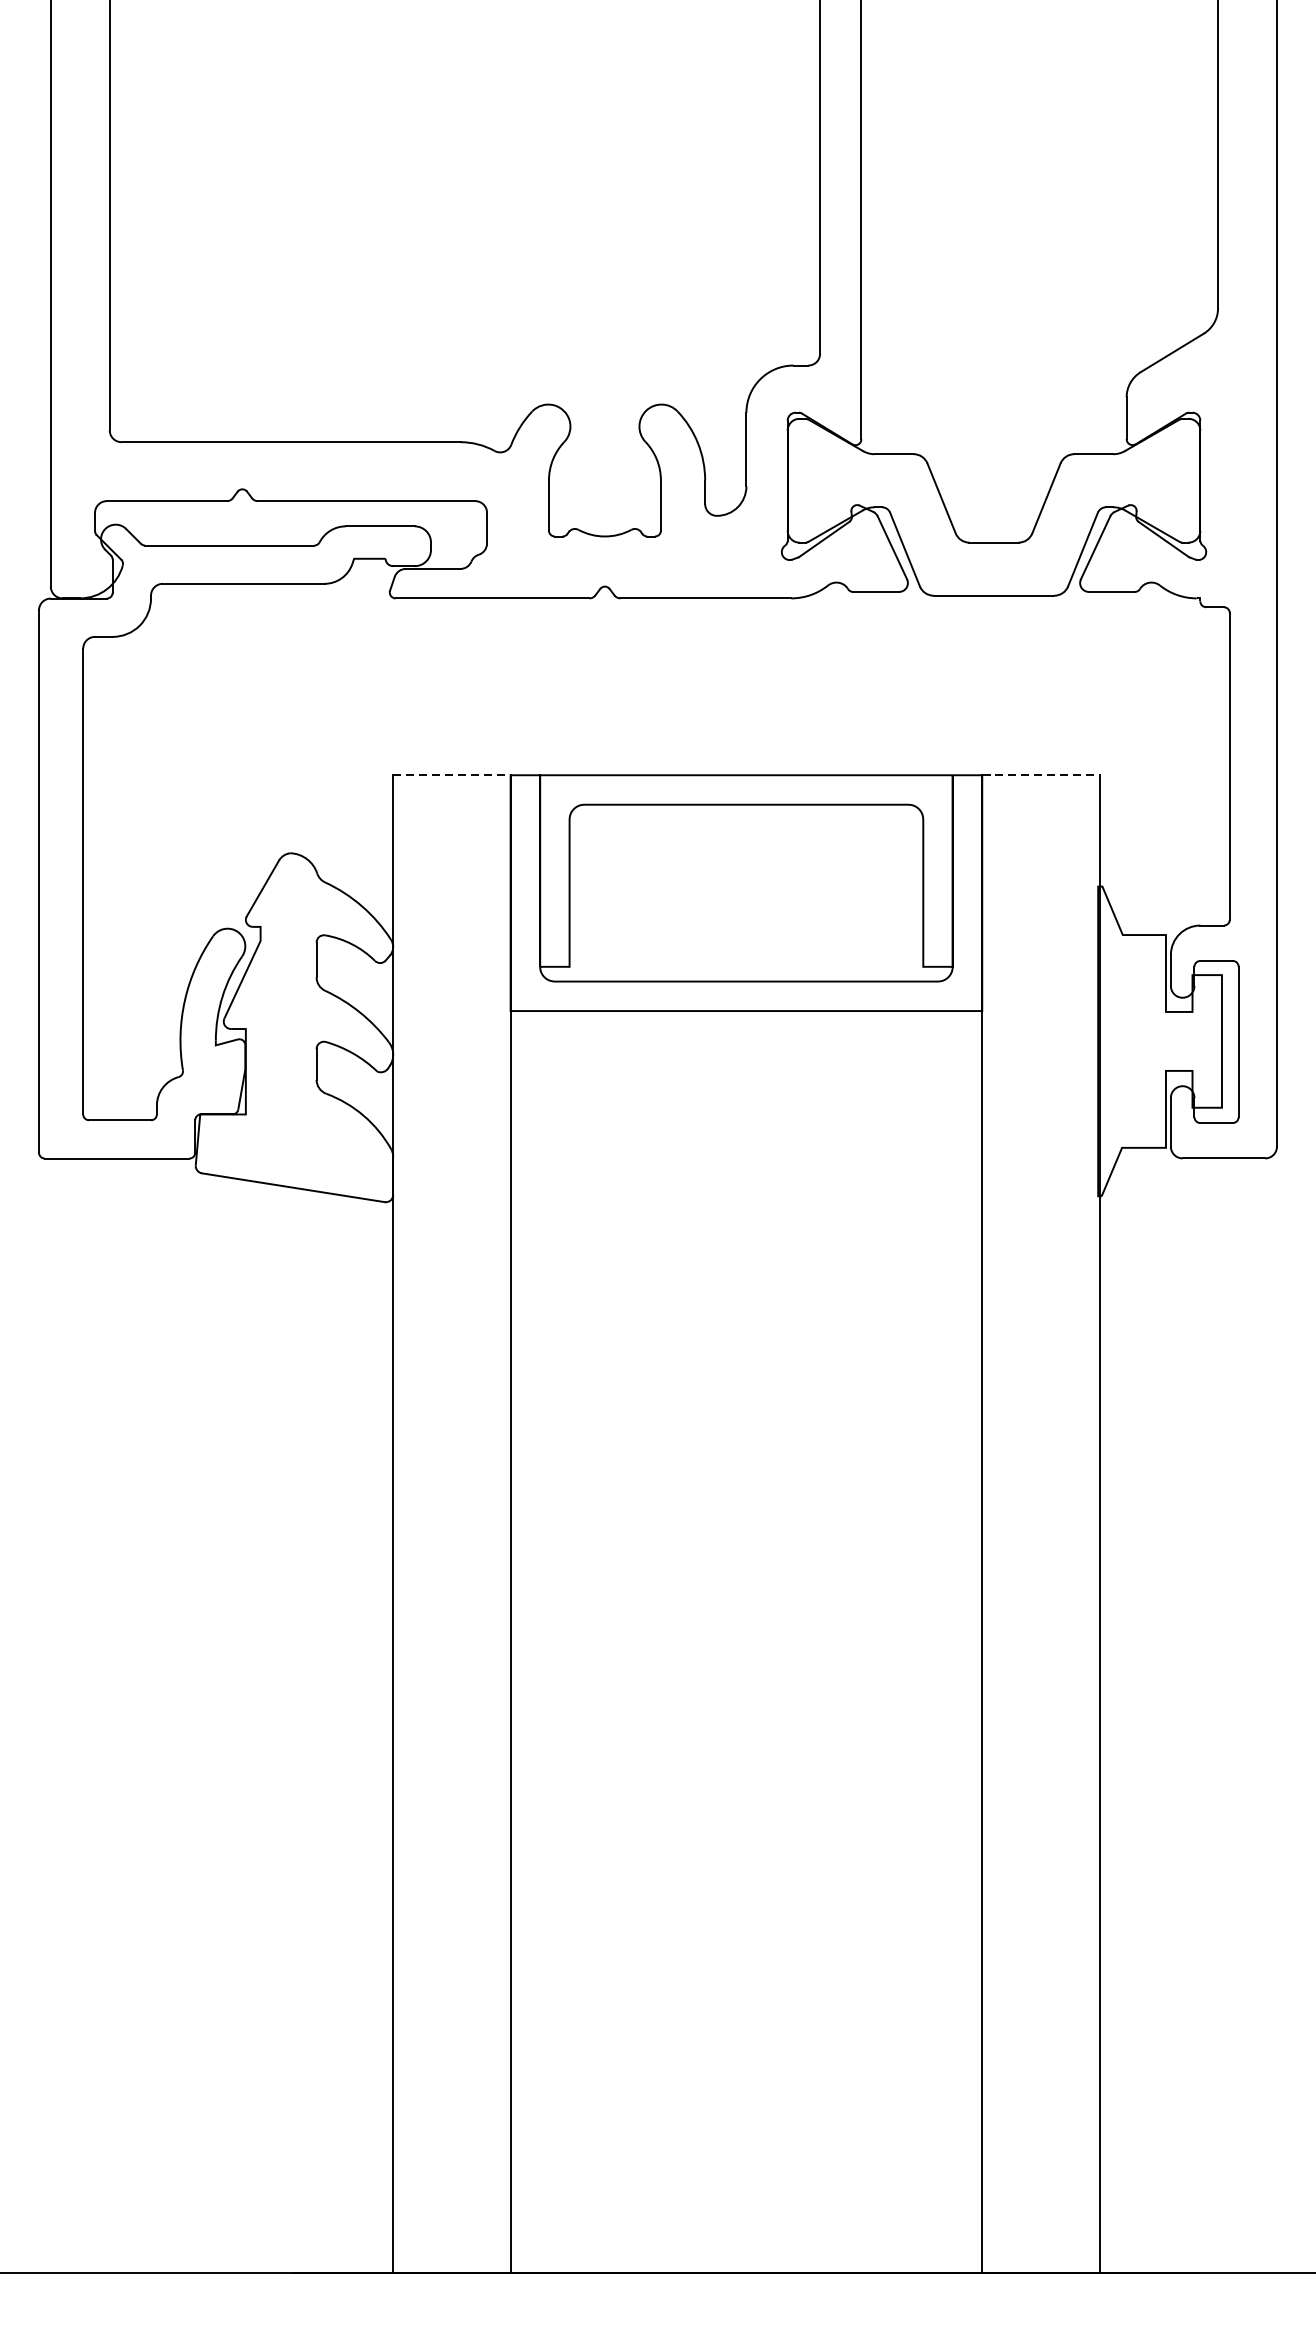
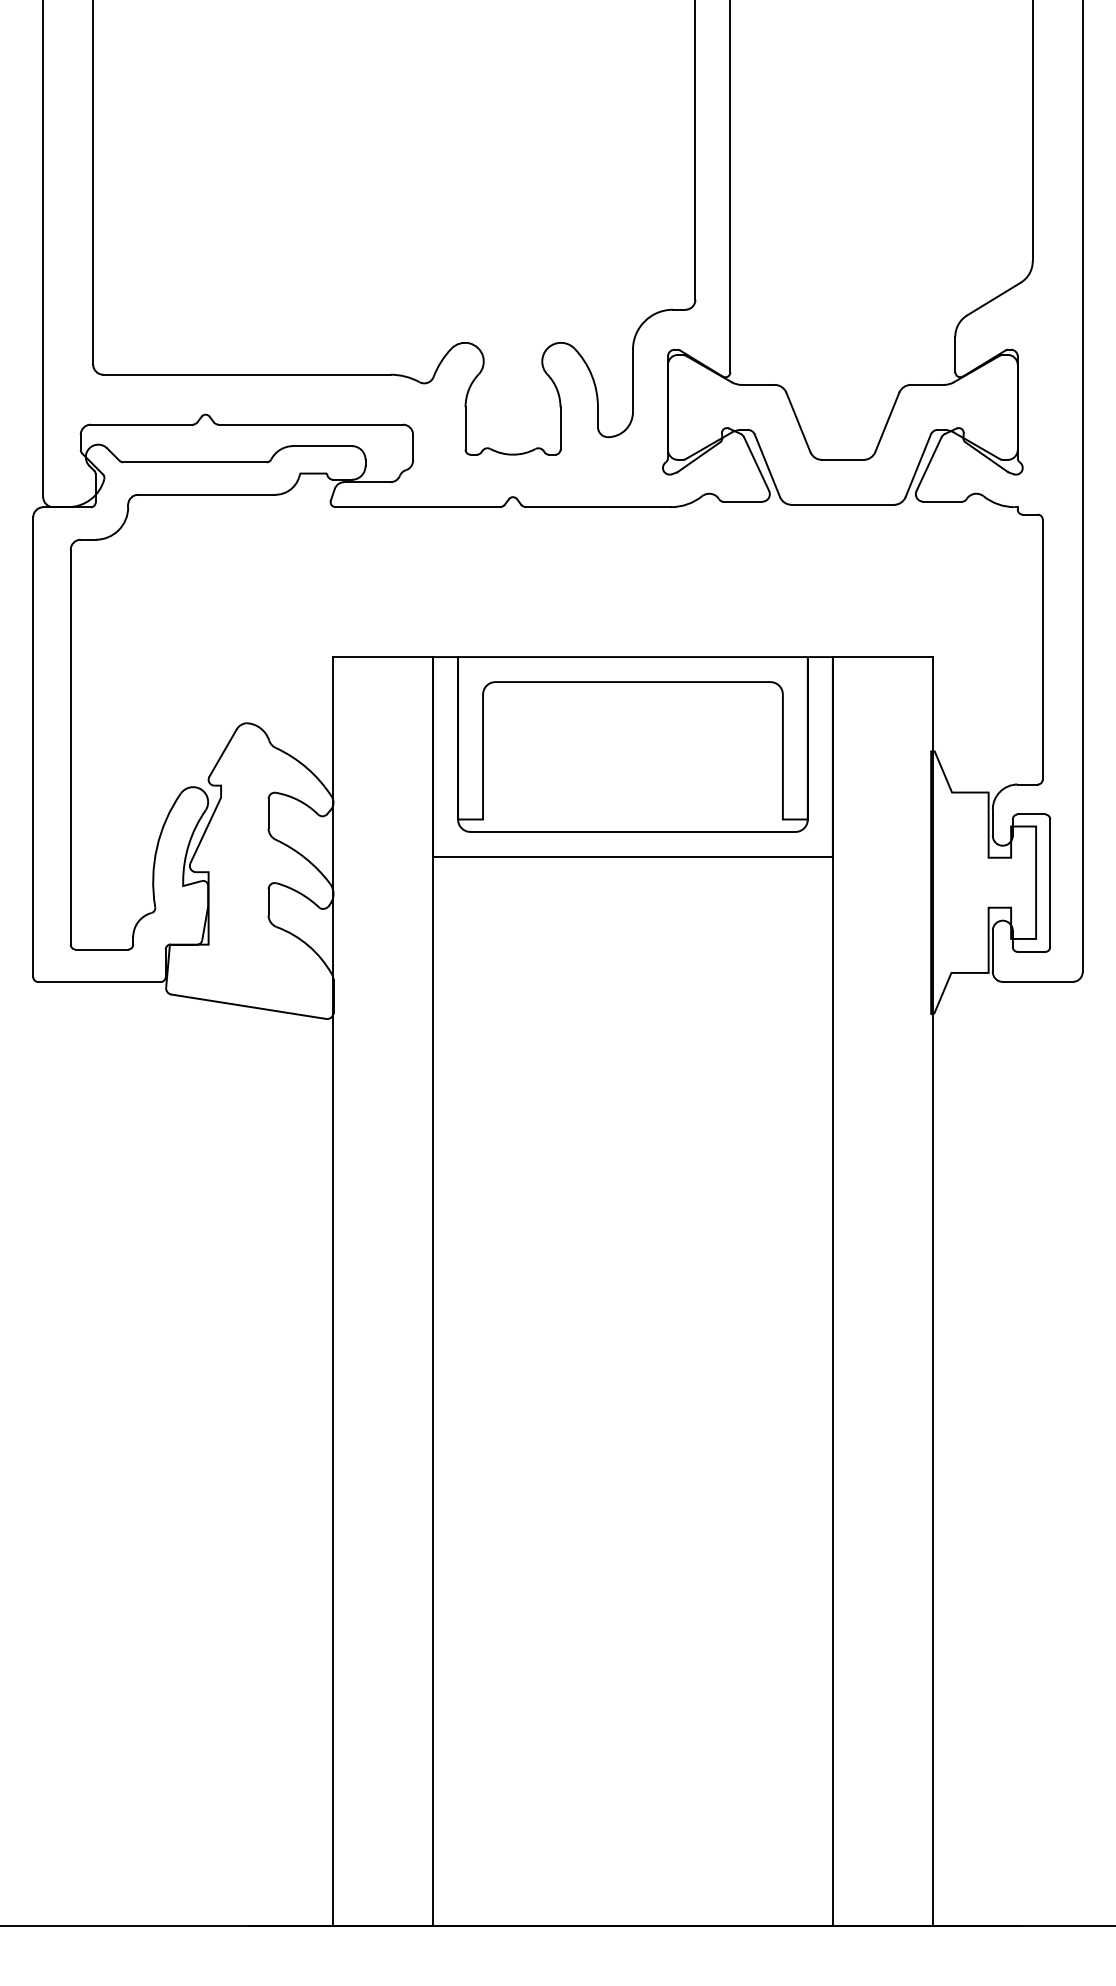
line: (452, 775) -> (383, 657), dashed -> solid
line: (1040, 775) -> (882, 657), dashed -> solid

